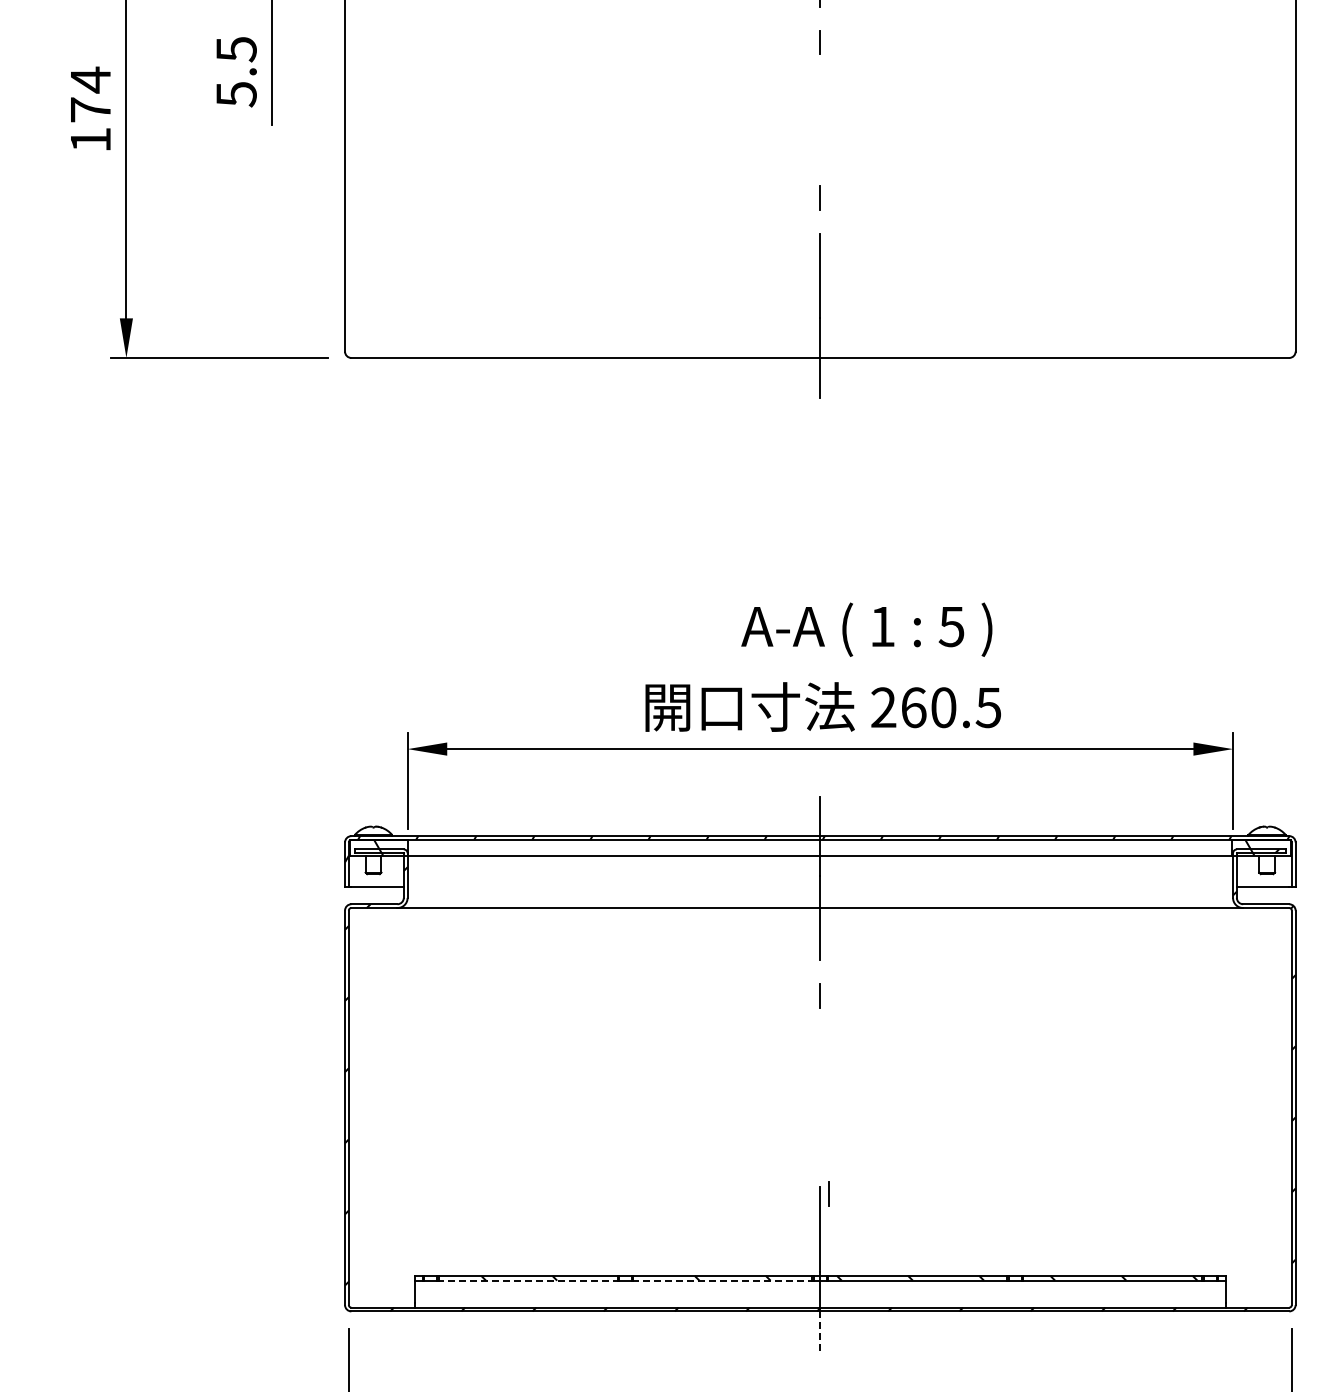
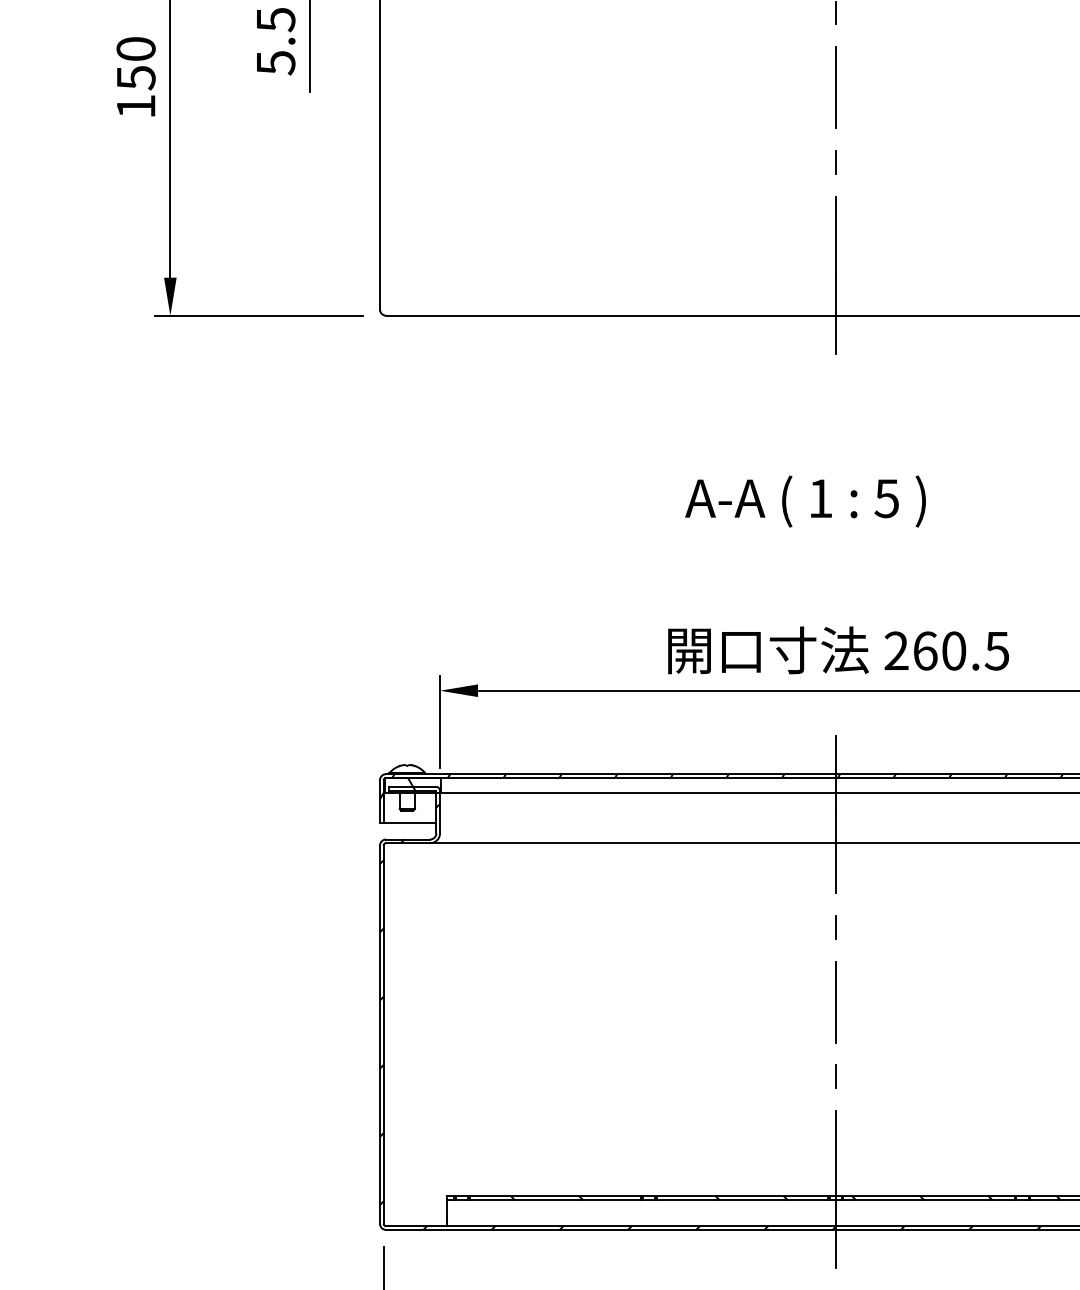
text: (90, 94) -> (135, 63), 174 -> 150
line: (820, 120) -> (835, 87), added
text: (866, 629) -> (805, 501), moved
line: (820, 1073) -> (835, 1001), added
line: (828, 1193) -> (834, 1076), moved
line: (528, 1280) -> (555, 1200), dashed -> solid
line: (722, 1280) -> (741, 1200), dashed -> solid
line: (820, 1331) -> (835, 1249), dashed -> solid

